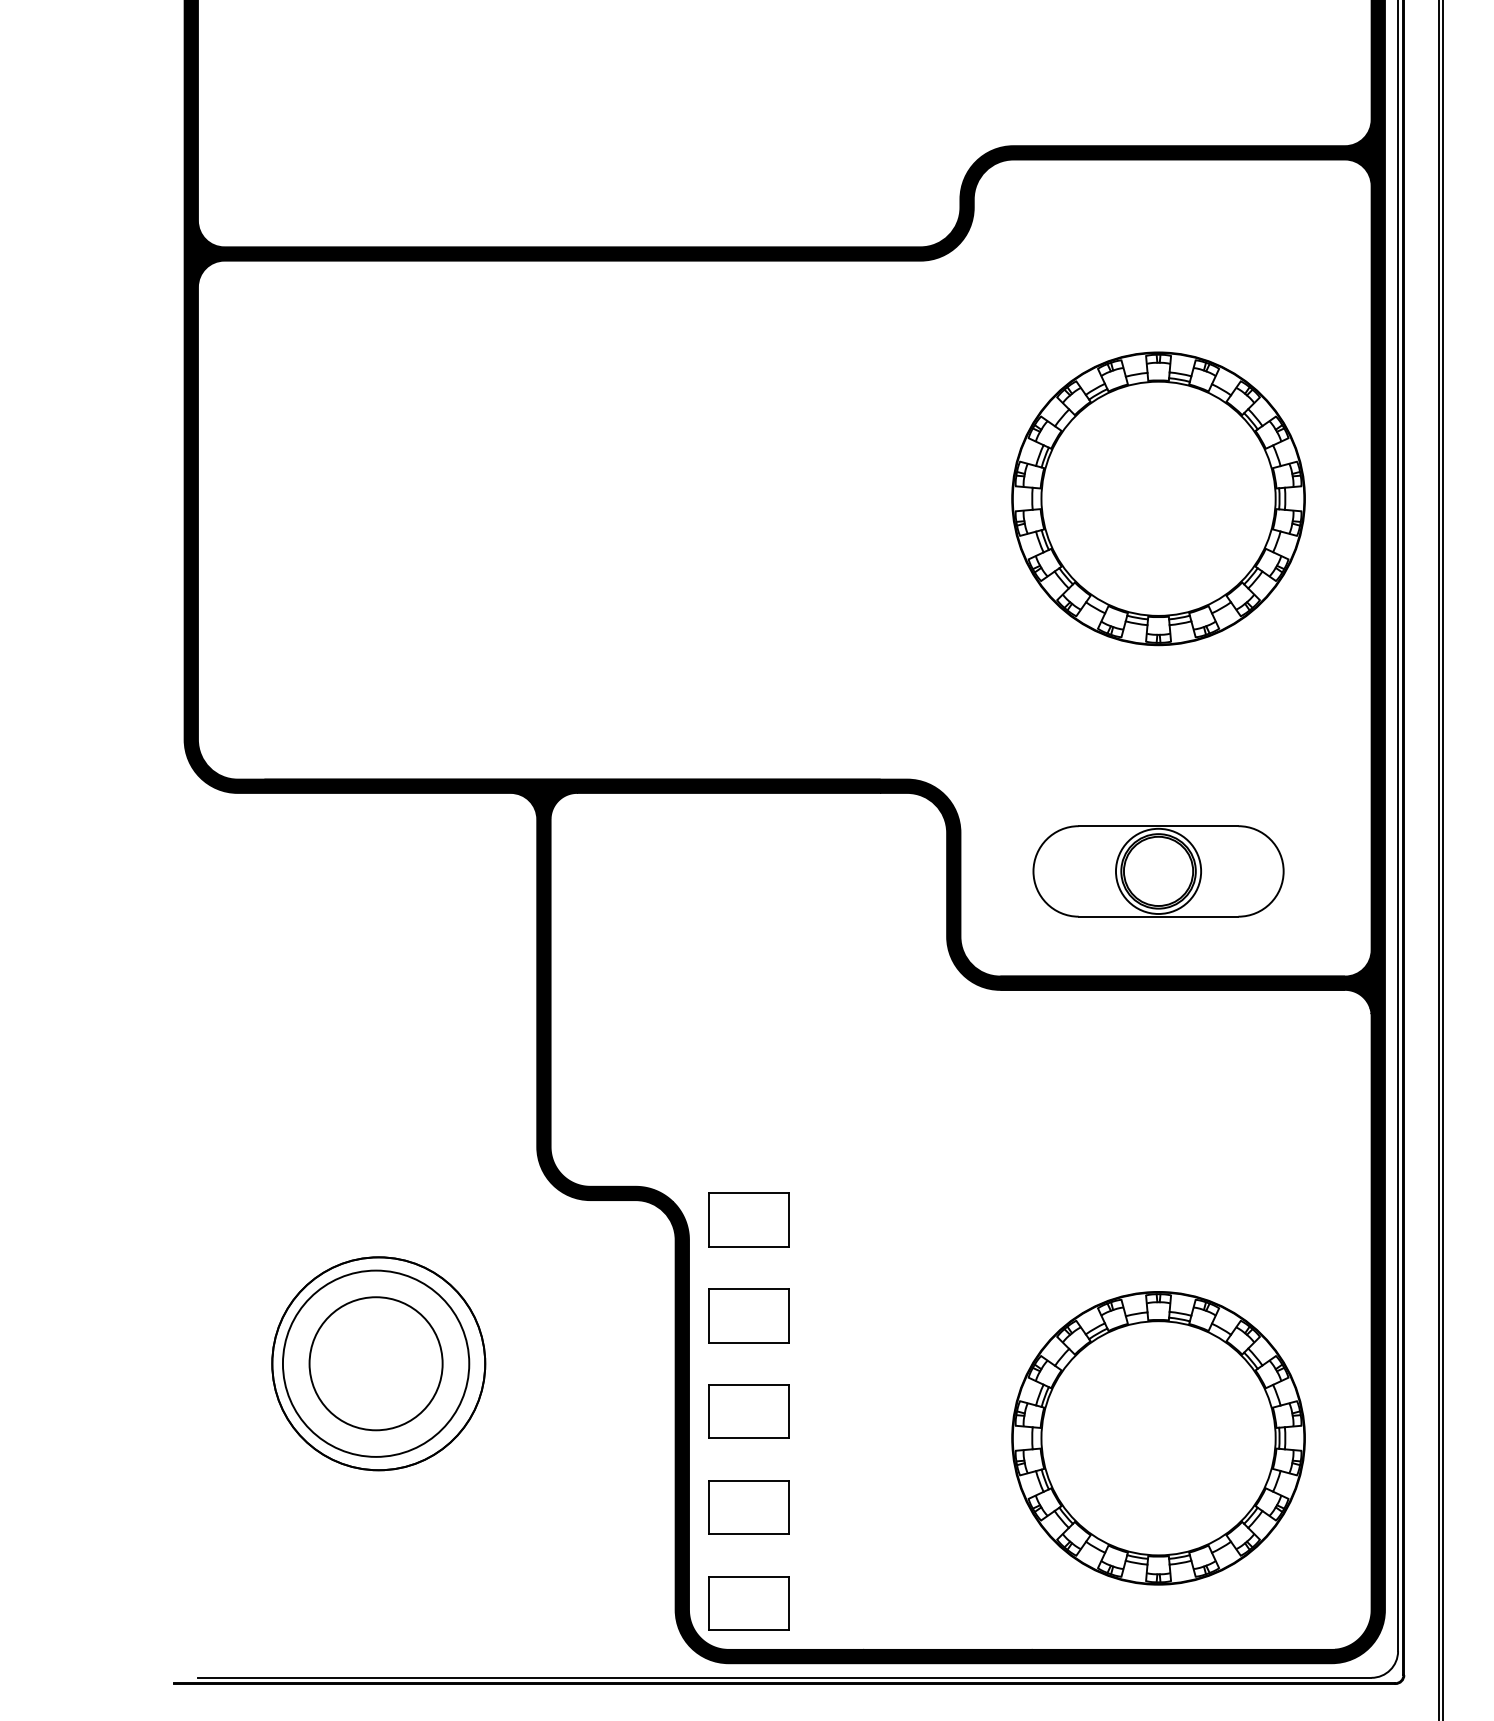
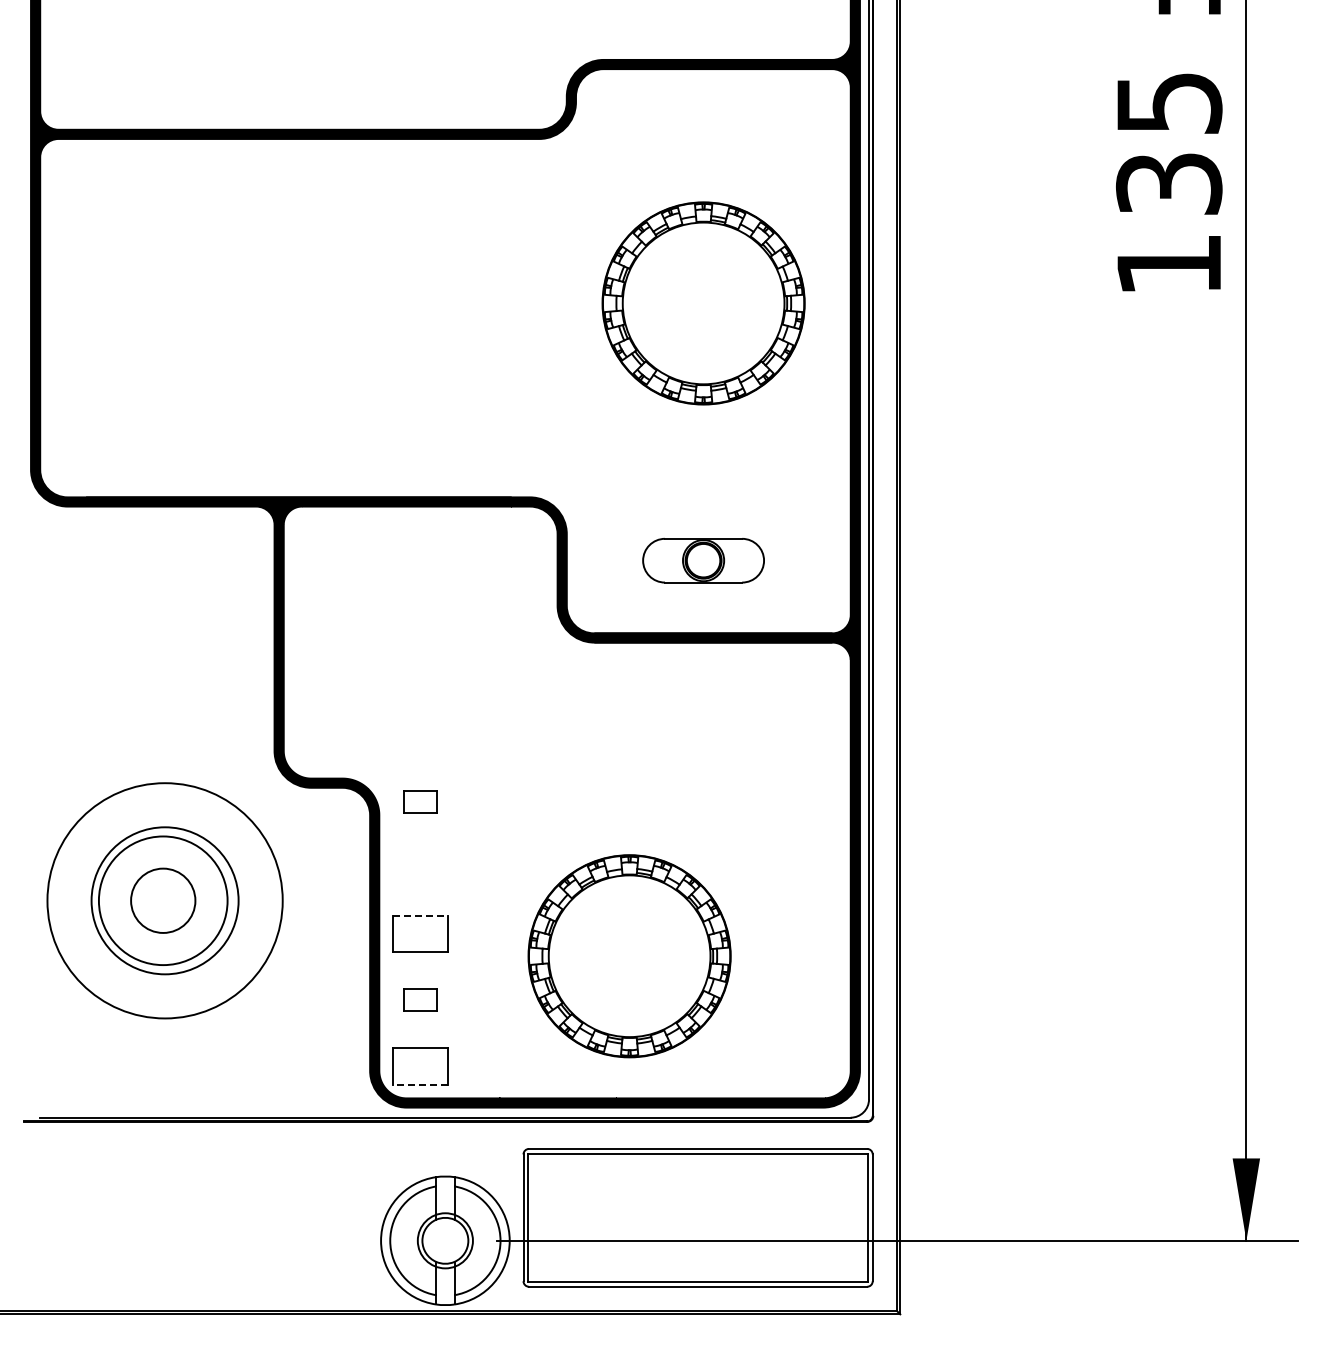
part: (1158, 871) -> (703, 560), size x0.7
part: (748, 1219) -> (420, 801), size x0.6
part: (748, 1315) -> (420, 867), removed
circle: (376, 1363) -> (163, 900), size x0.7
circle: (377, 1363) -> (164, 900), size x1.6
line: (748, 1385) -> (420, 915), solid -> dashed
part: (1158, 1438) -> (629, 956), moved
part: (748, 1506) -> (420, 999), size x0.6
line: (748, 1629) -> (420, 1084), solid -> dashed

